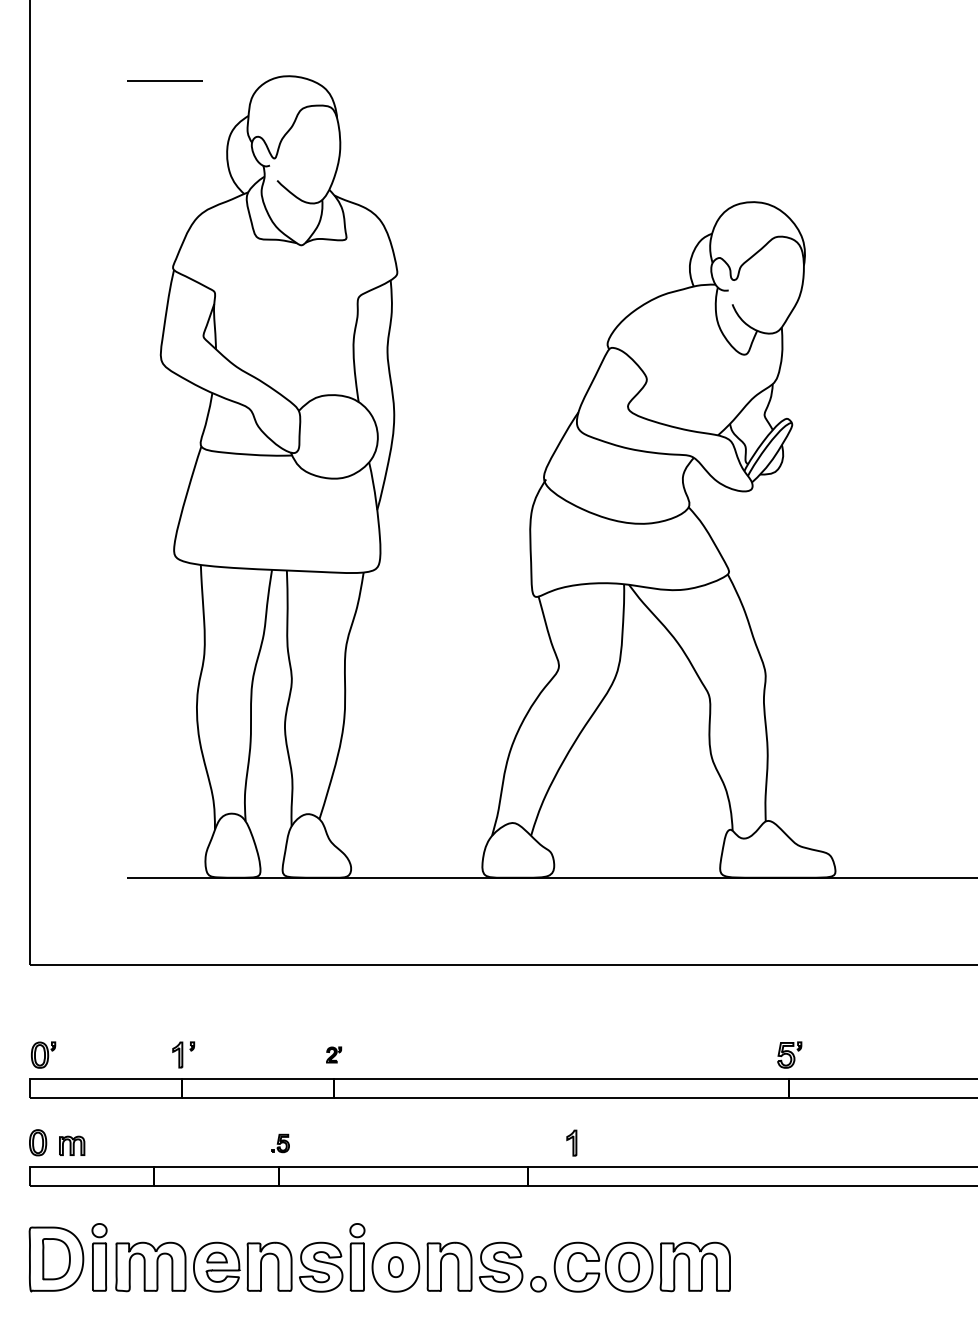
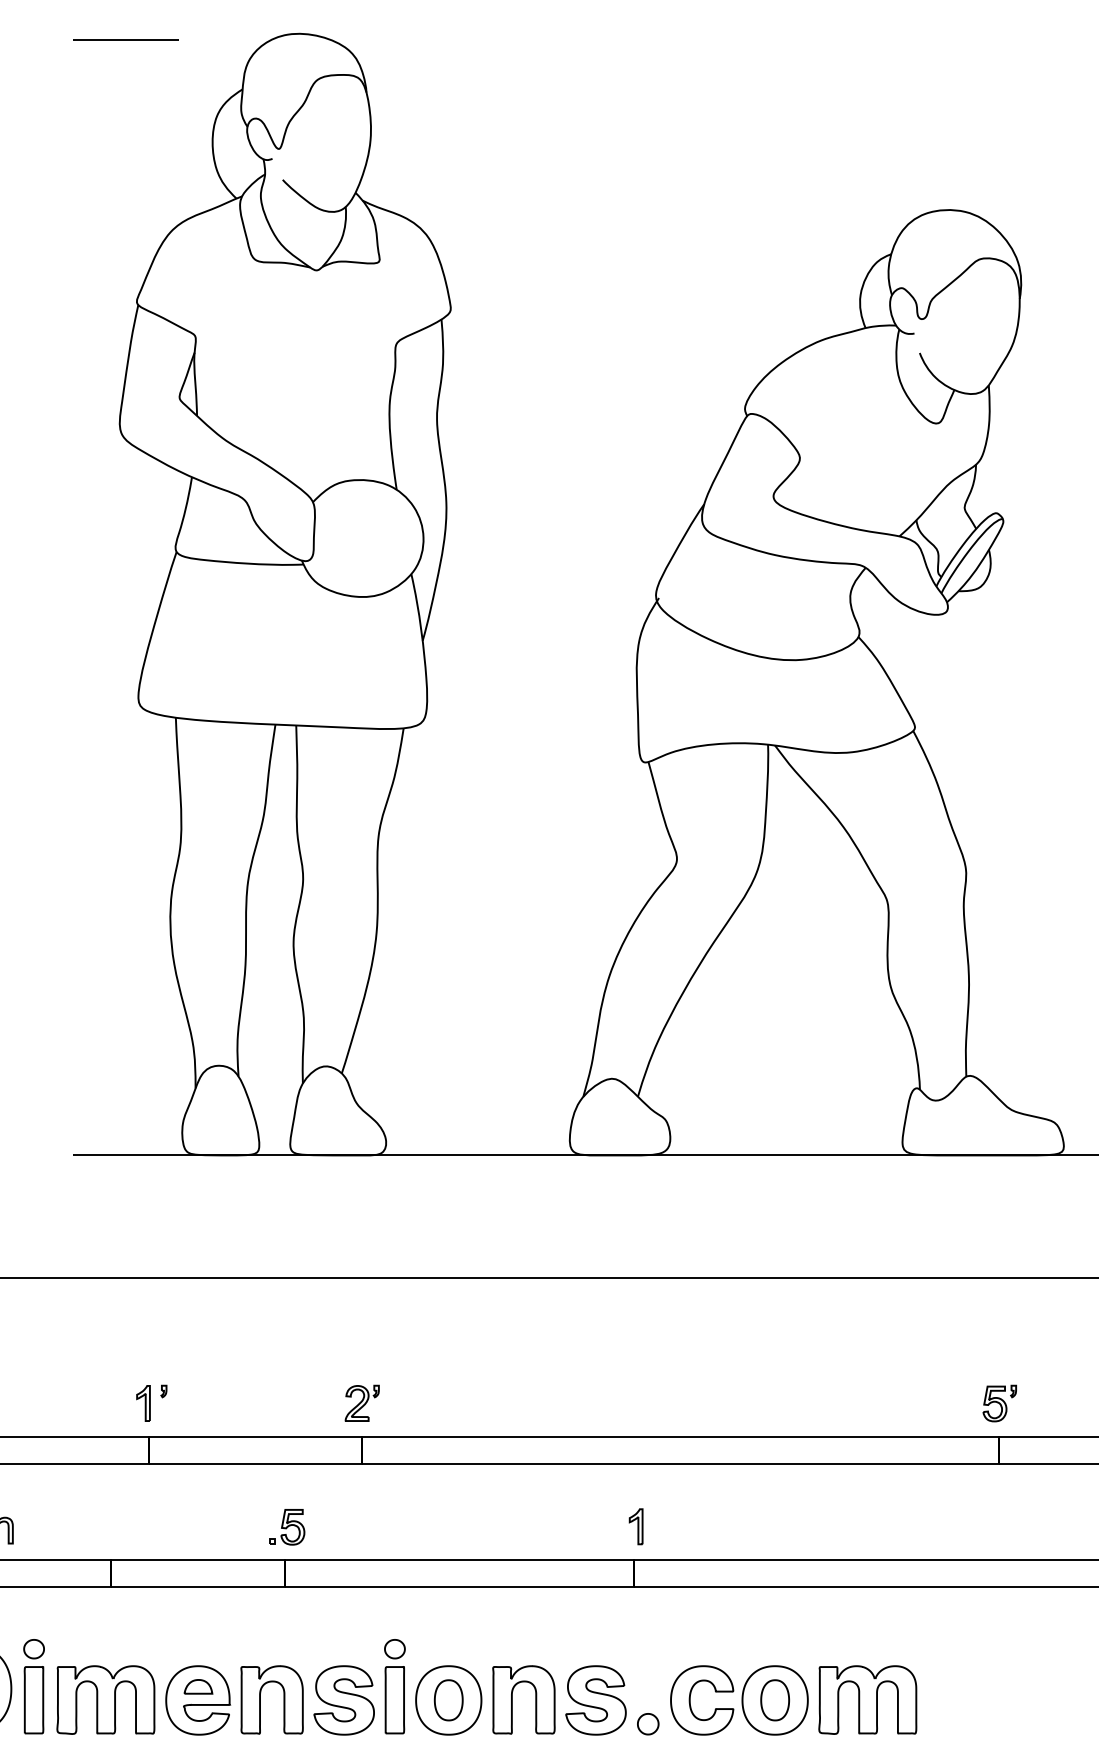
part: (333, 1054) -> (361, 1402), size x1.67
part: (571, 1142) -> (635, 1525), moved
part: (280, 1143) -> (287, 1527), size x1.43
part: (395, 1266) -> (448, 1699), size x1.43

